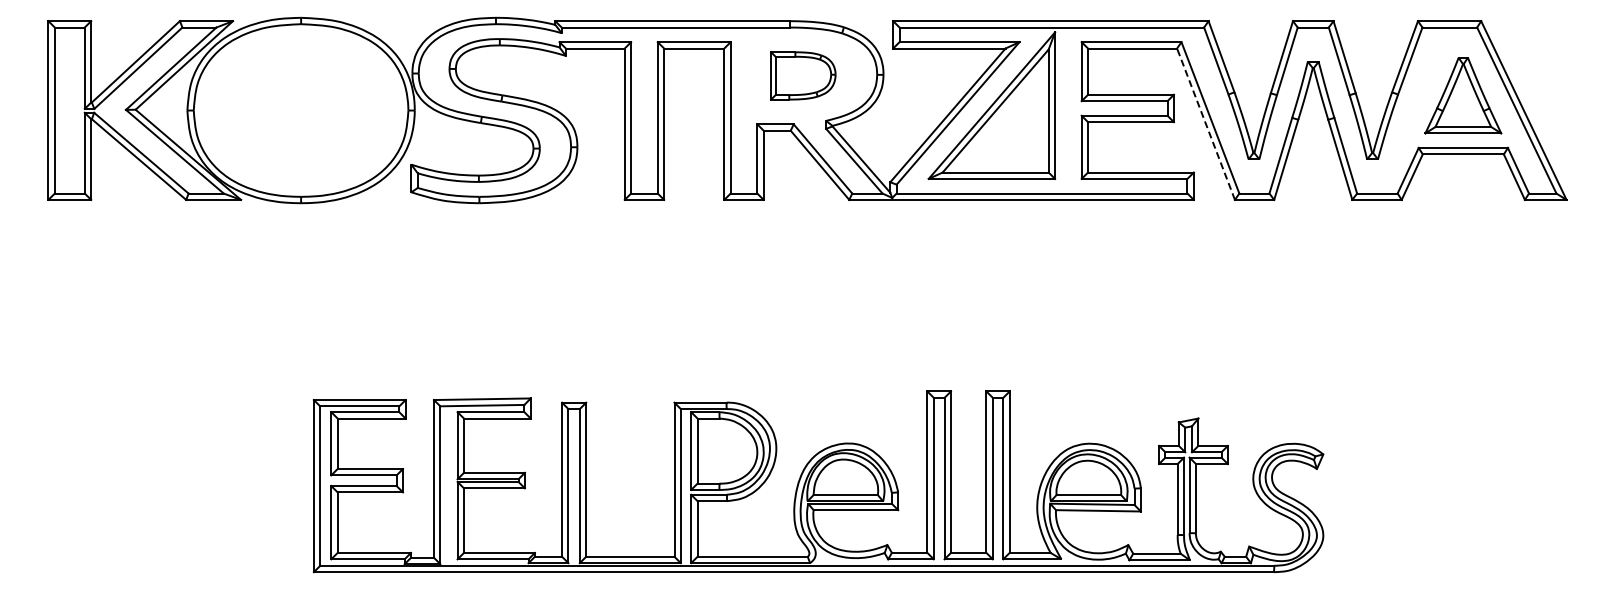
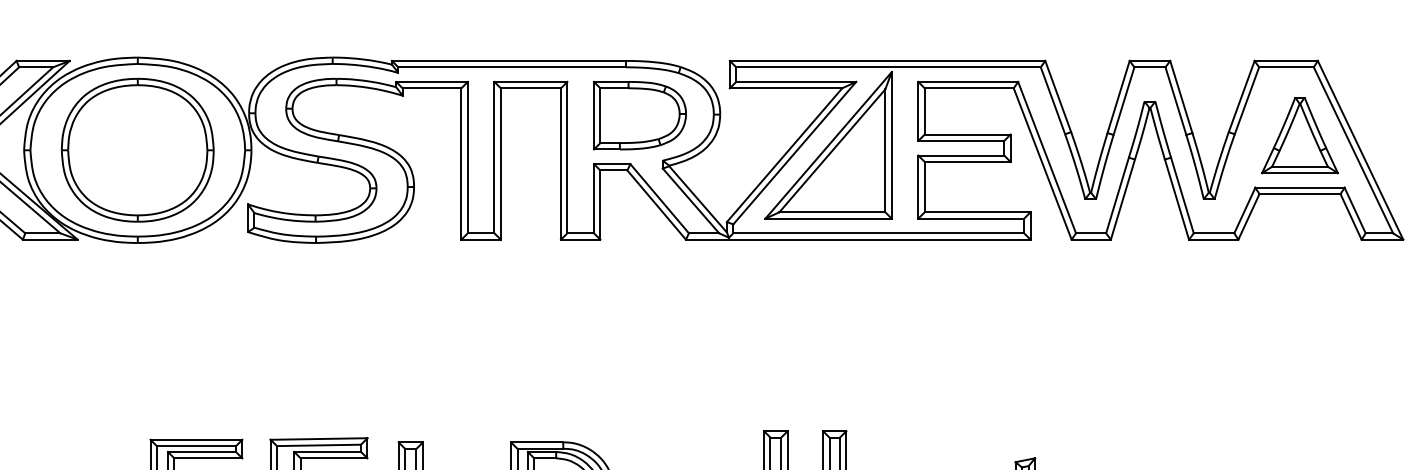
part: (803, 75) -> (640, 115), size x1.43
part: (300, 110) -> (137, 150), added
line: (1205, 123) -> (1042, 163), dashed -> solid

